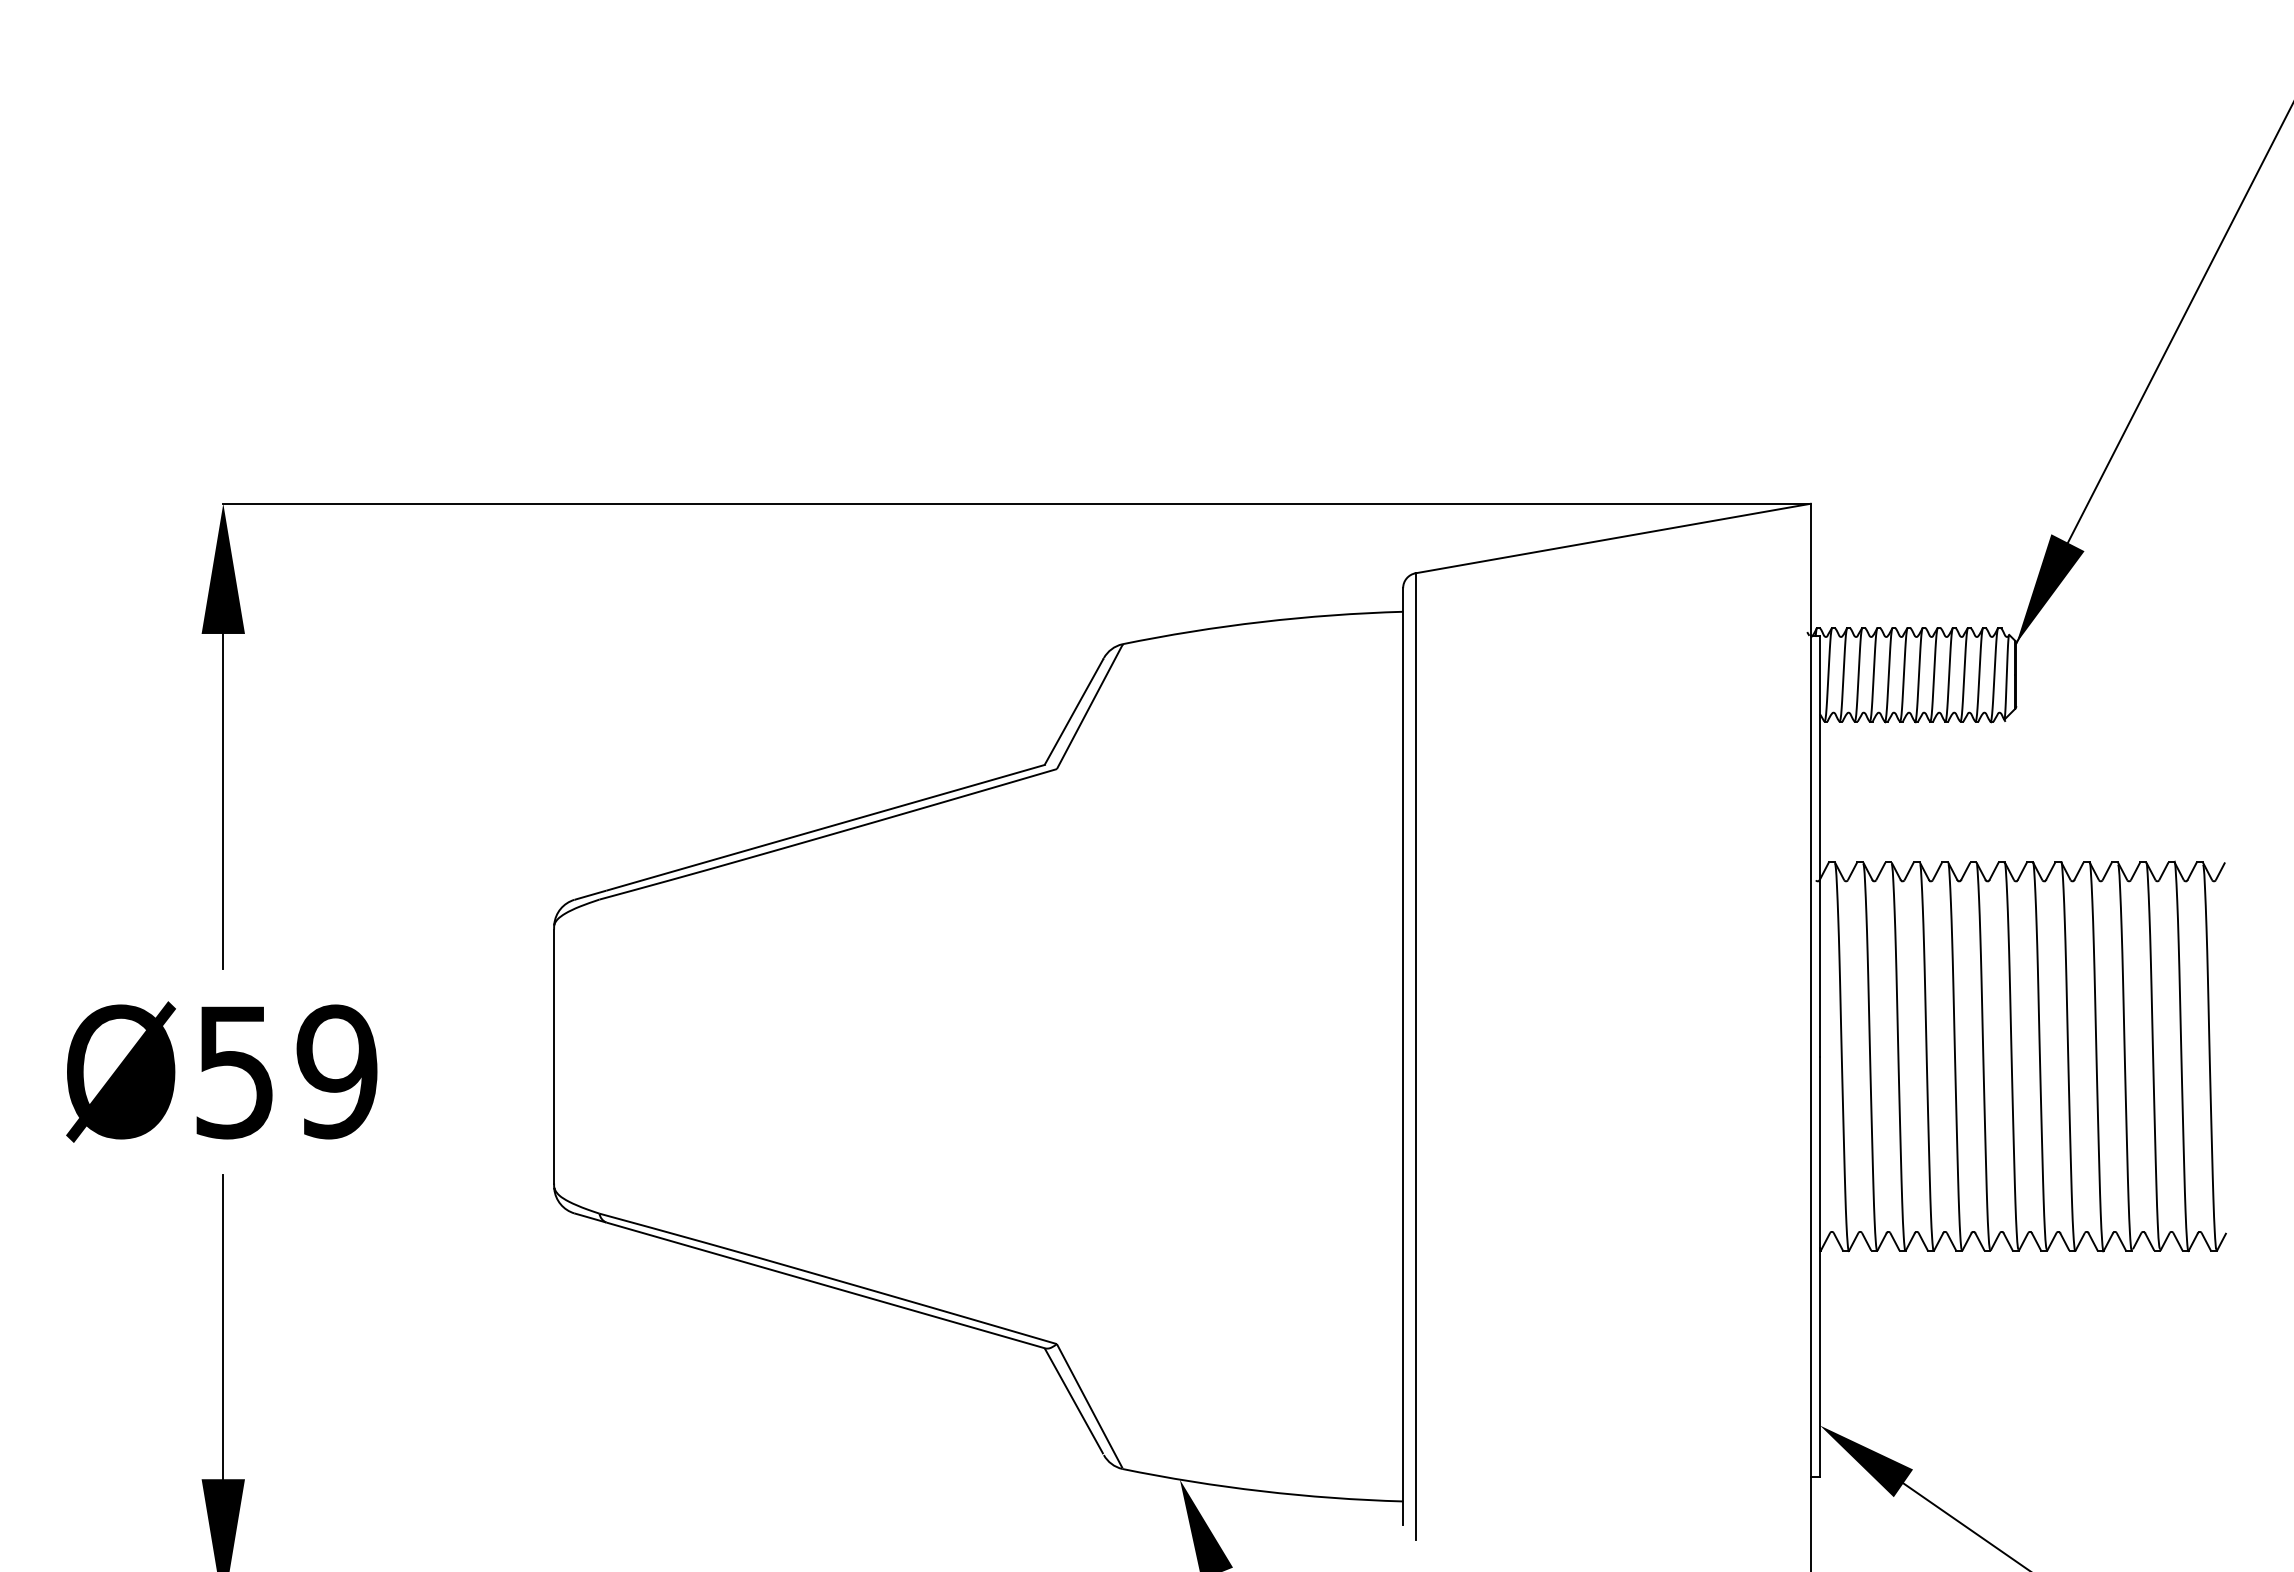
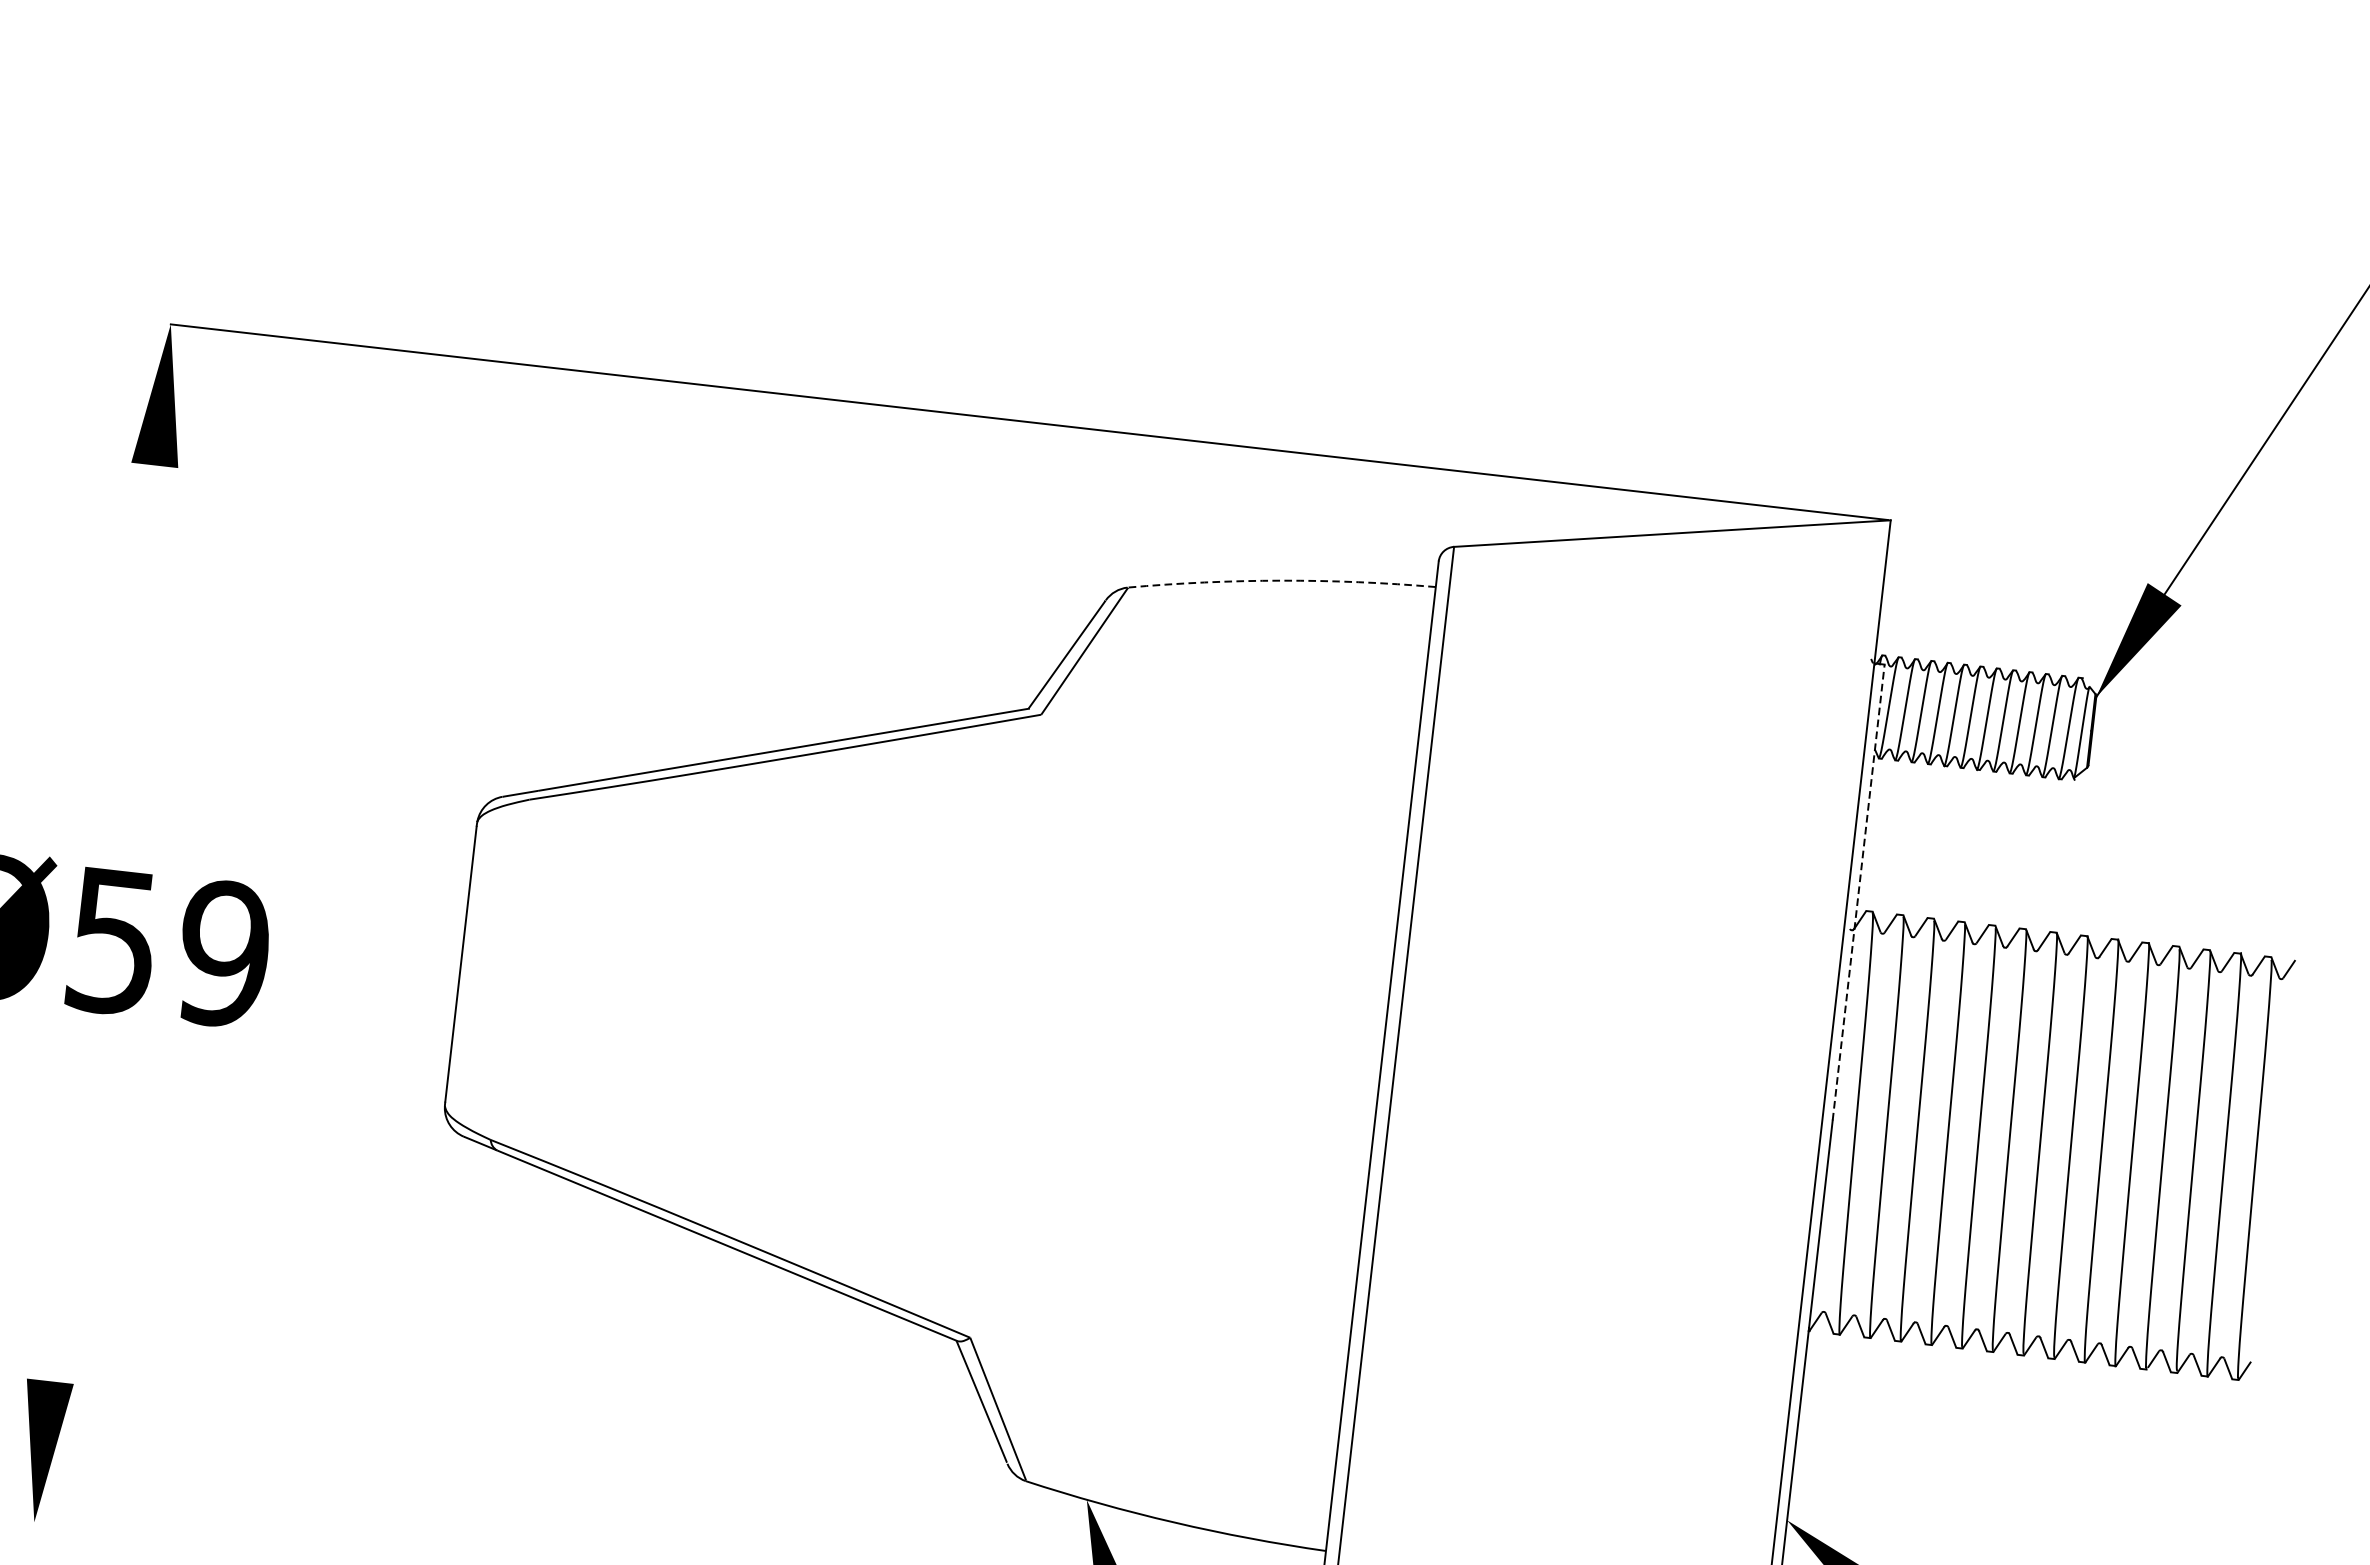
arc: (1261, 622) -> (1281, 581), solid -> dashed
line: (223, 801) -> (134, 646), removed
line: (1820, 845) -> (1859, 891), solid -> dashed
line: (223, 1326) -> (69, 1215), removed

